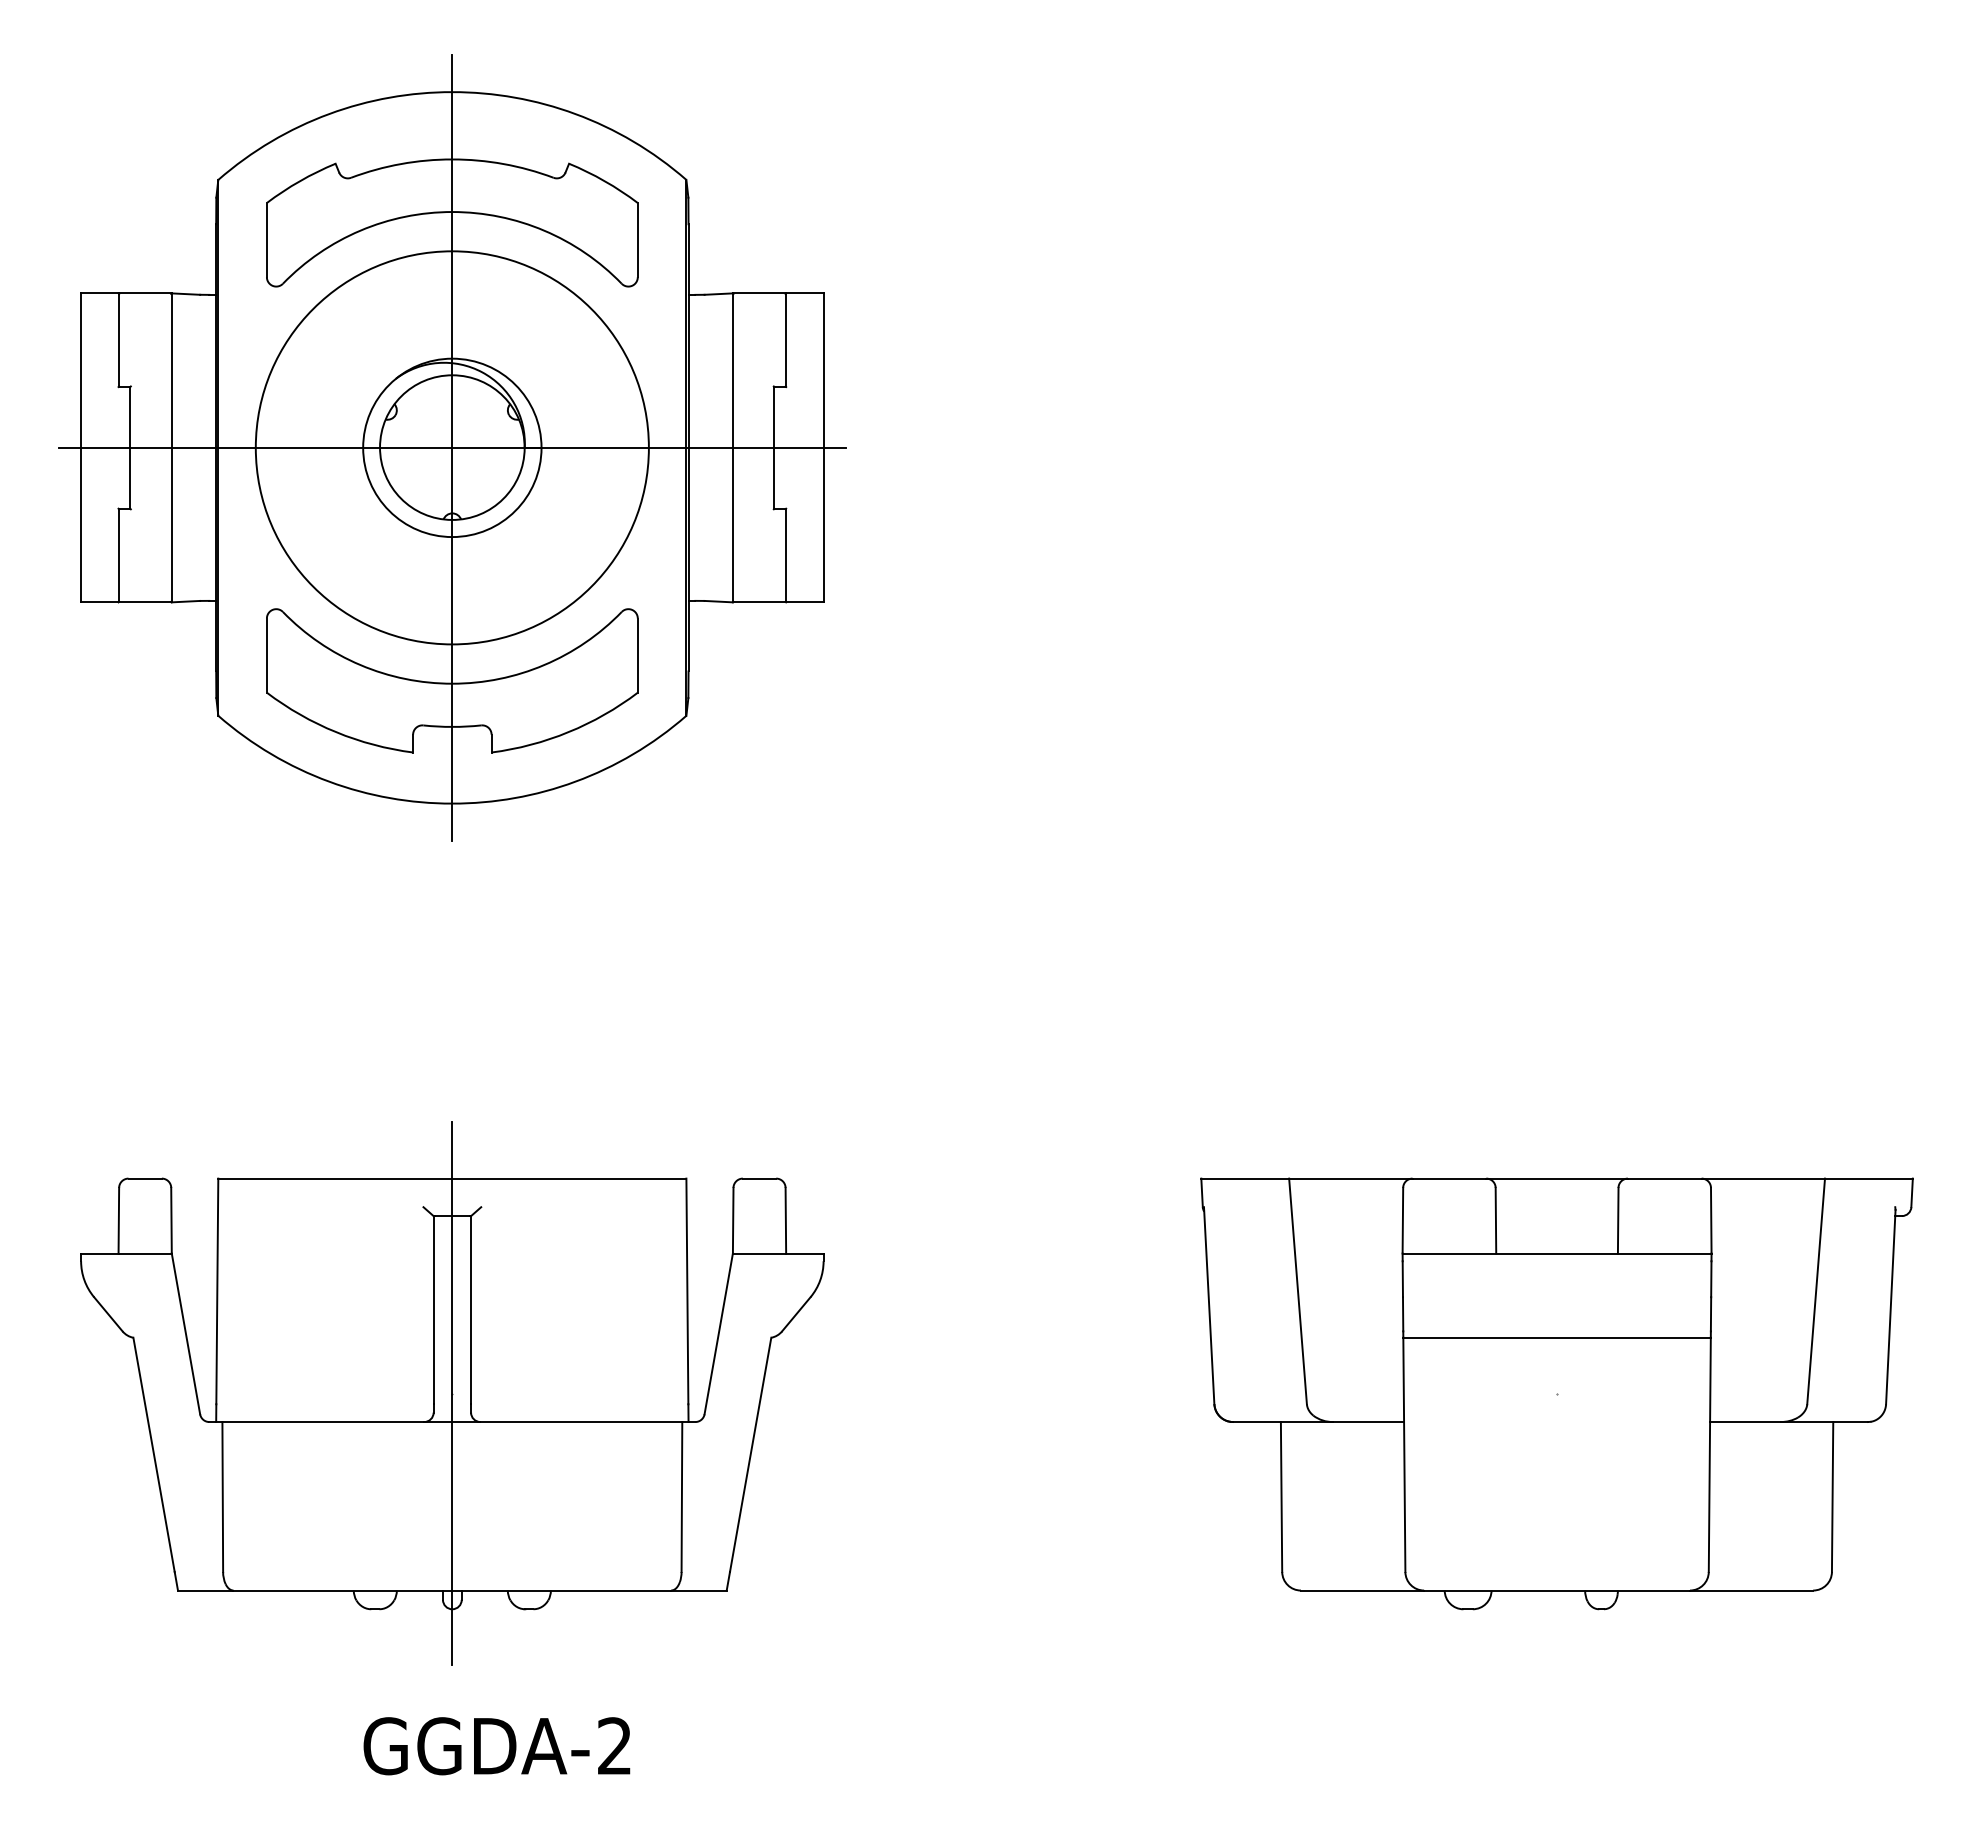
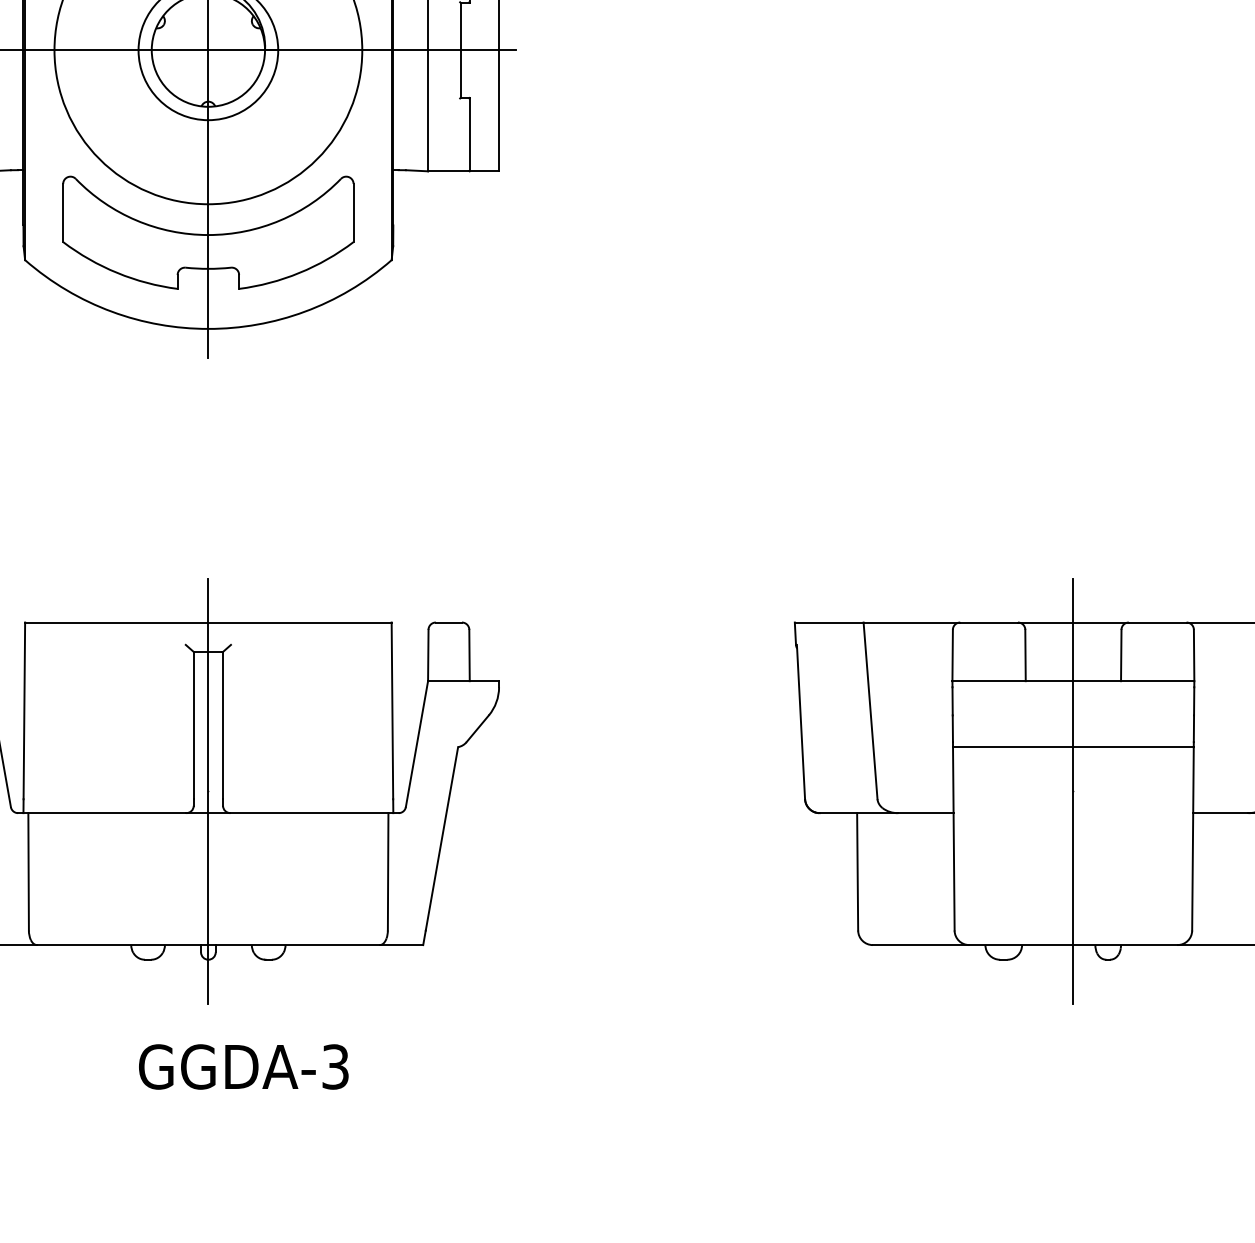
line: (1557, 1393) -> (1073, 790), added
text: (614, 1746) -> (335, 1067), GGDA-2 -> GGDA-3

